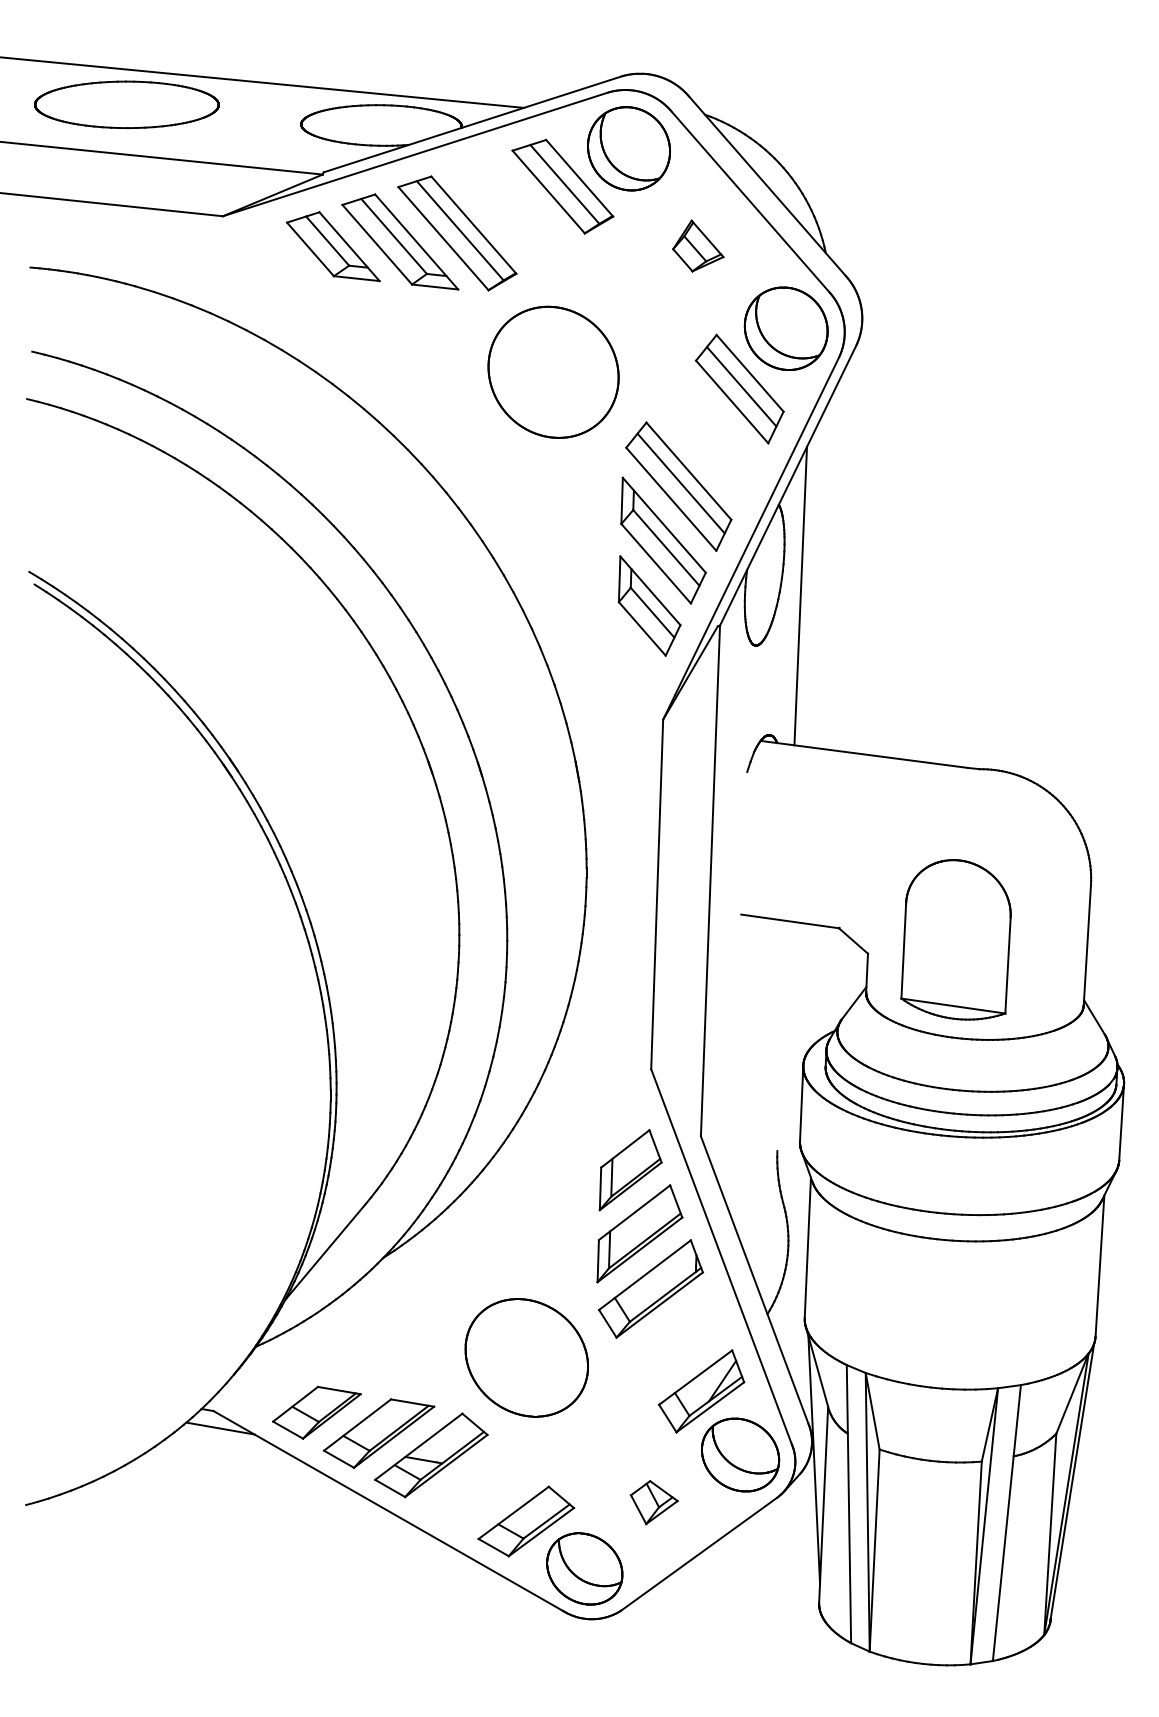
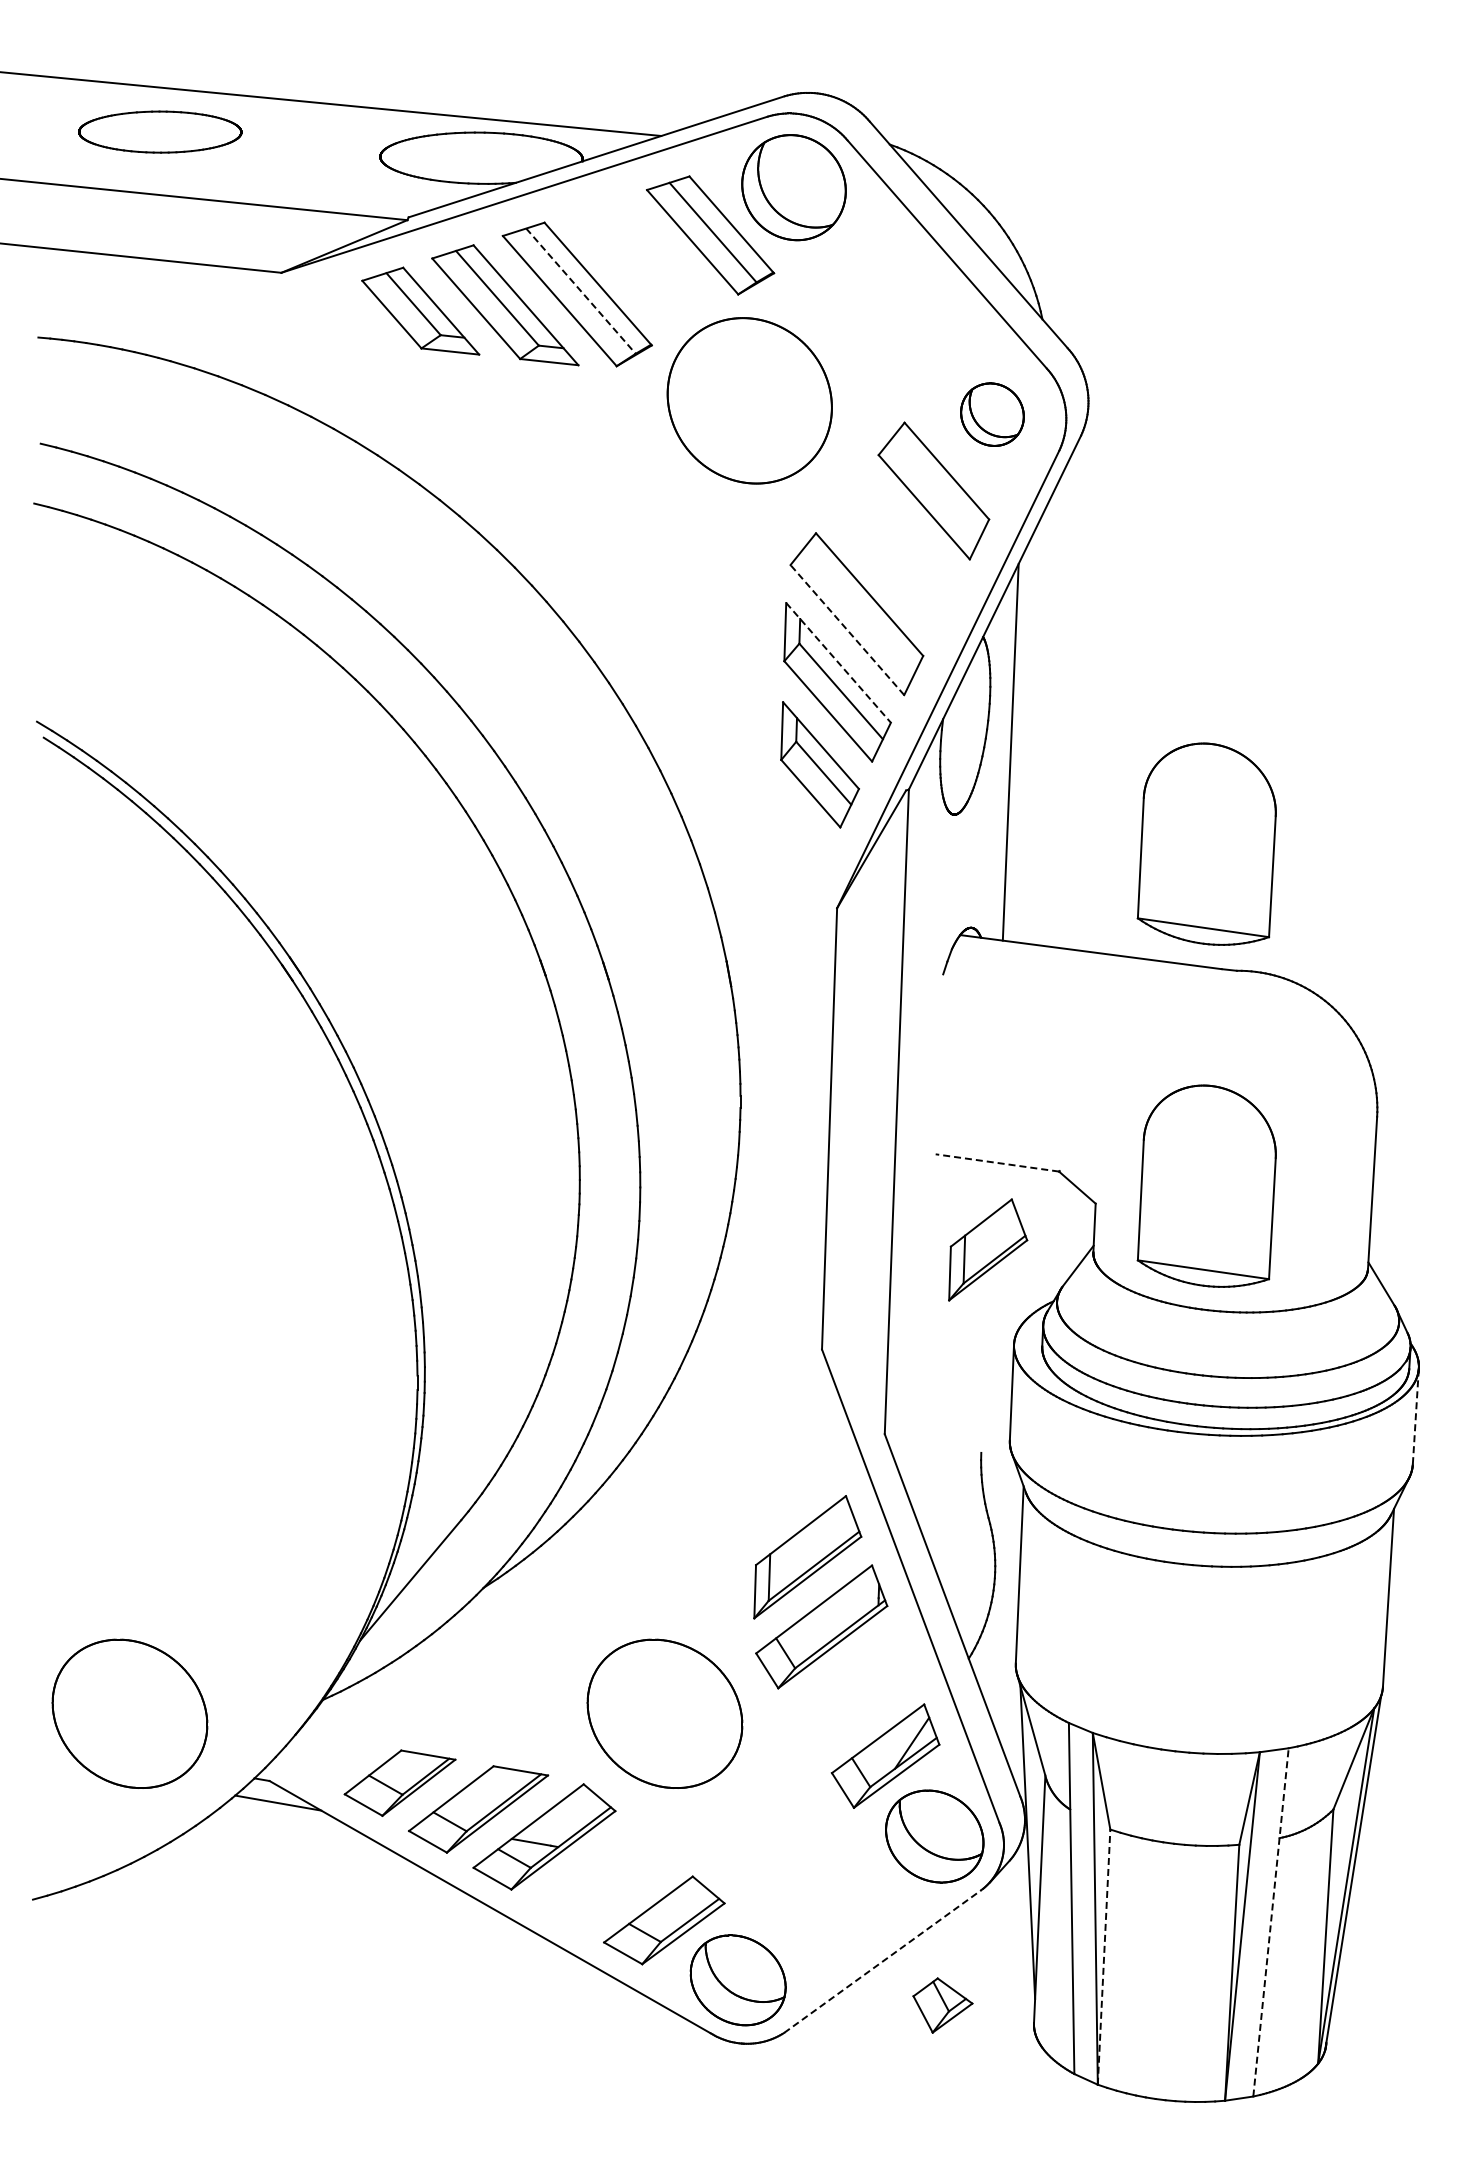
part: (127, 104) -> (160, 131), size x0.7
line: (460, 231) -> (581, 291), solid -> dashed
part: (698, 246) -> (881, 310), removed
part: (786, 328) -> (992, 414), size x0.6
part: (553, 372) -> (749, 400), moved
line: (741, 386) -> (936, 487), removed
line: (680, 483) -> (859, 610), removed
line: (671, 498) -> (847, 629), solid -> dashed
line: (664, 524) -> (838, 662), solid -> dashed
part: (955, 668) -> (1206, 843), added
line: (789, 921) -> (996, 1162), solid -> dashed
line: (1121, 1123) -> (1415, 1417), solid -> dashed
part: (630, 1169) -> (988, 1249), moved
part: (102, 1357) -> (129, 1713), added
part: (653, 1502) -> (942, 2005), moved
line: (1007, 1522) -> (1271, 1921), solid -> dashed
line: (874, 1550) -> (1104, 1957), solid -> dashed
line: (699, 1554) -> (882, 1961), solid -> dashed

